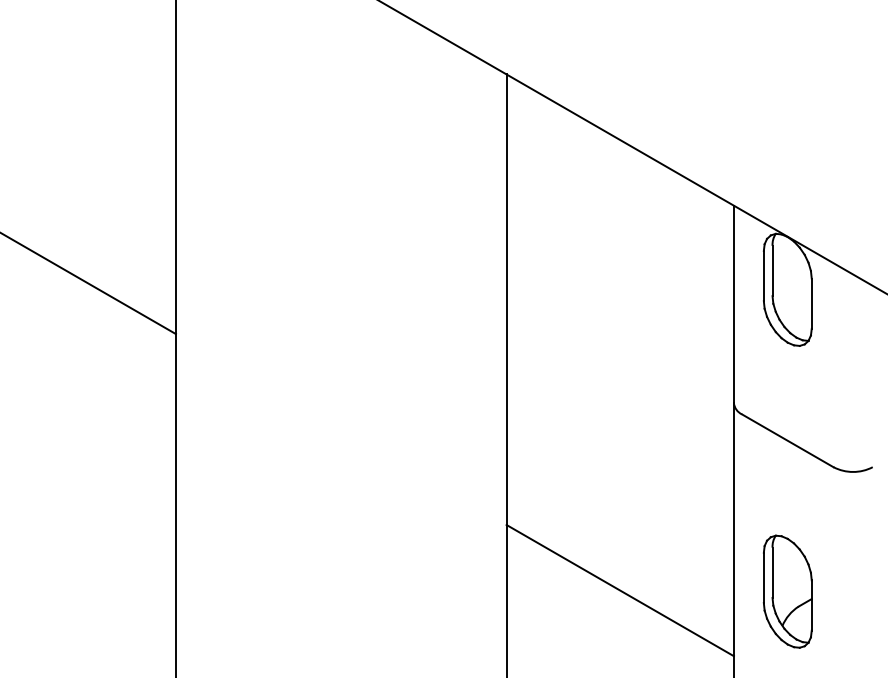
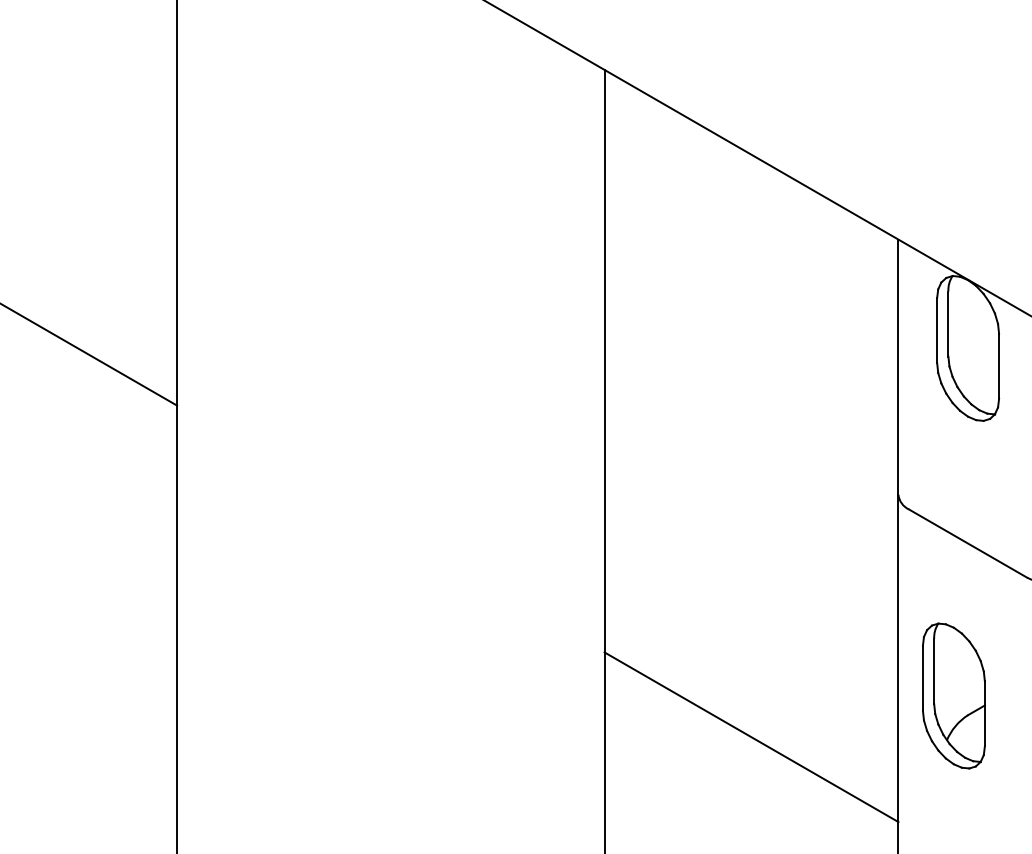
part: (787, 591) -> (953, 695), moved

